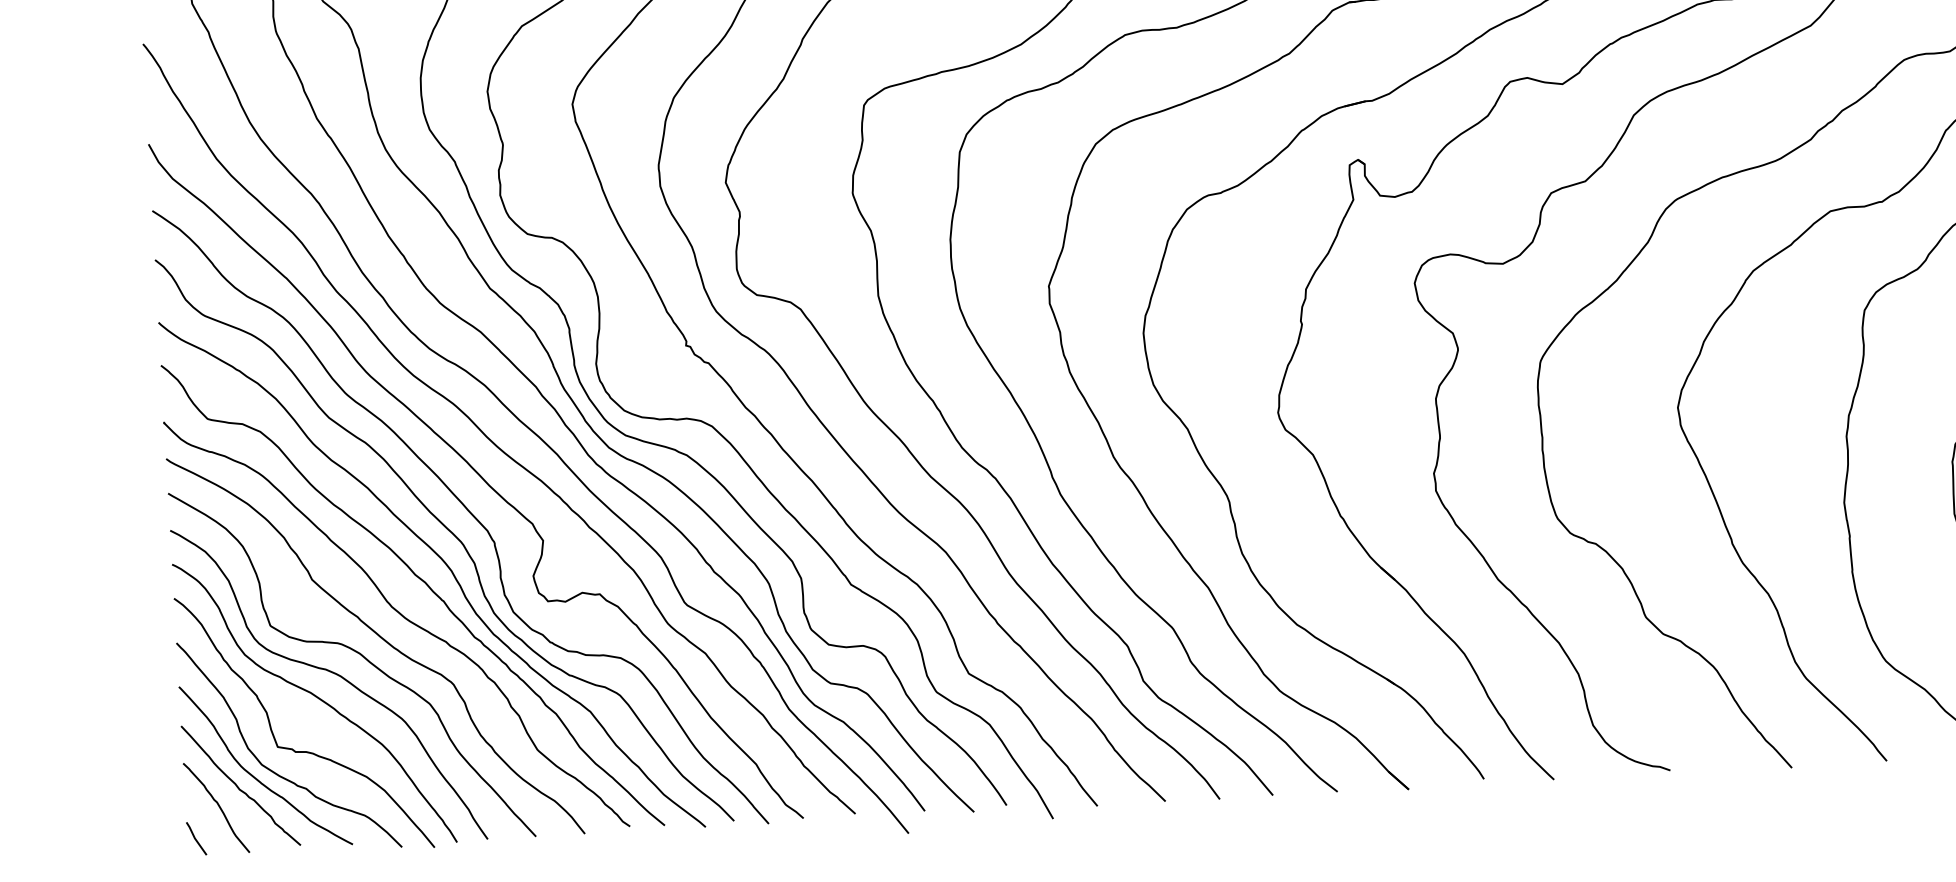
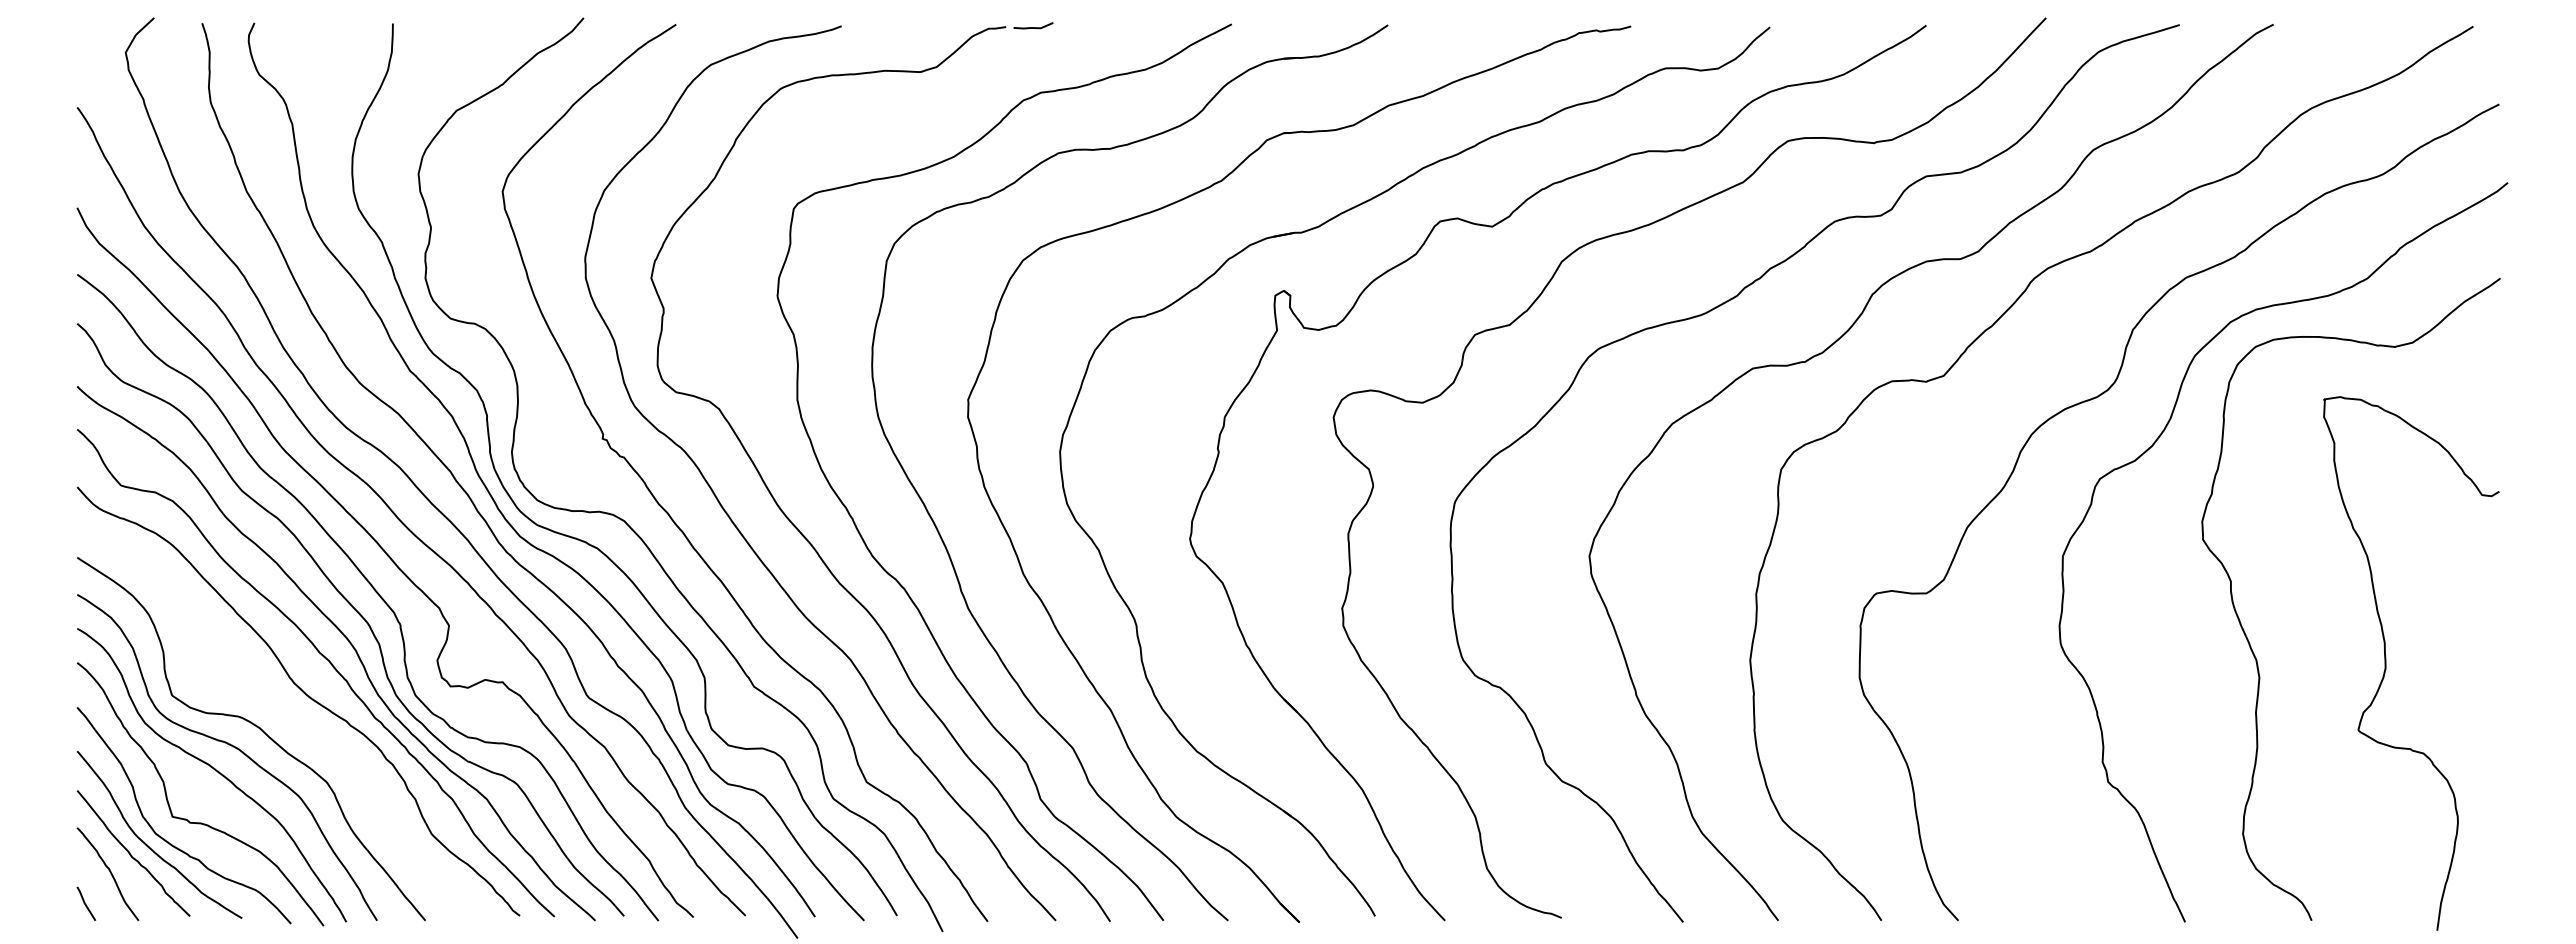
curve: (380, 638) -> (281, 714), removed

